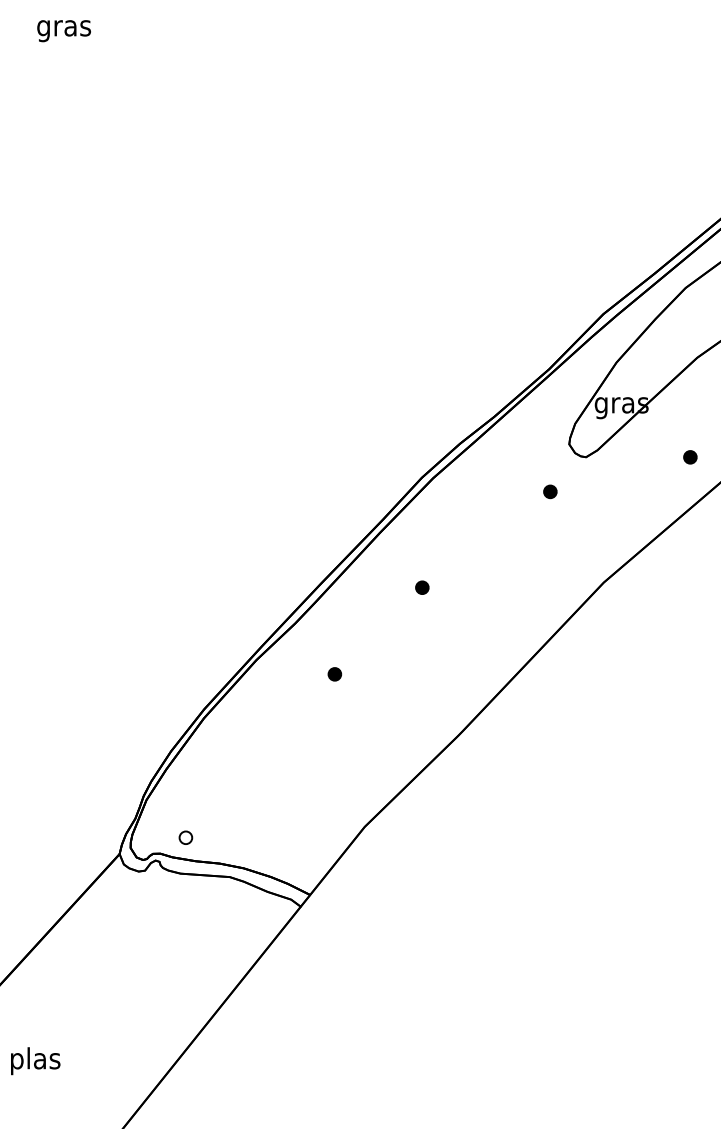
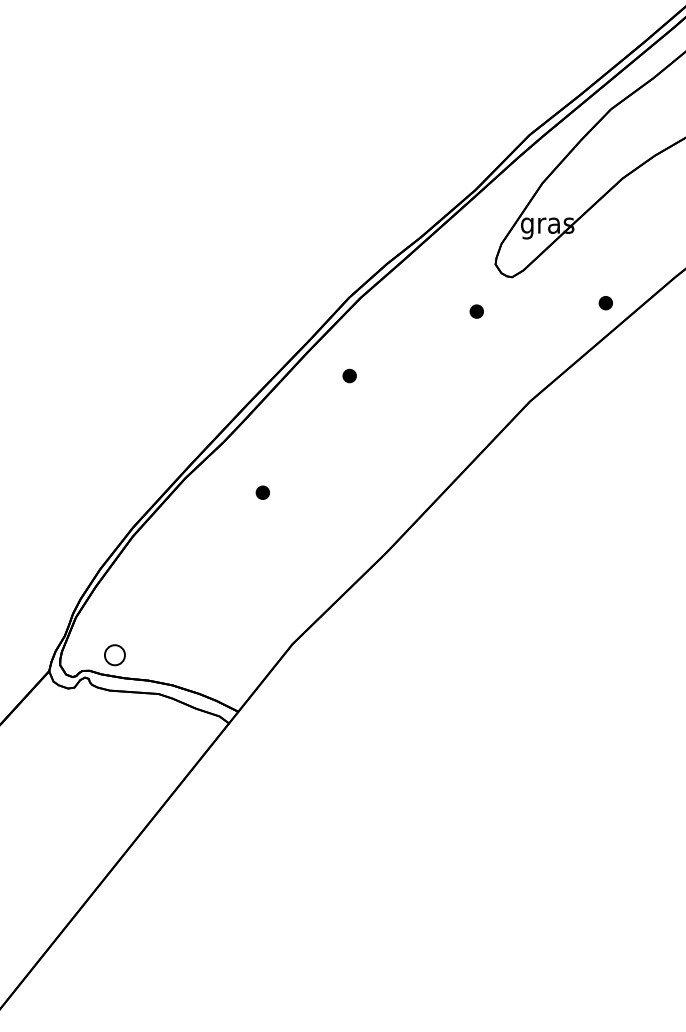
part: (690, 457) -> (605, 303), moved
part: (422, 587) -> (349, 375), moved
part: (185, 837) -> (114, 654), size x1.6

